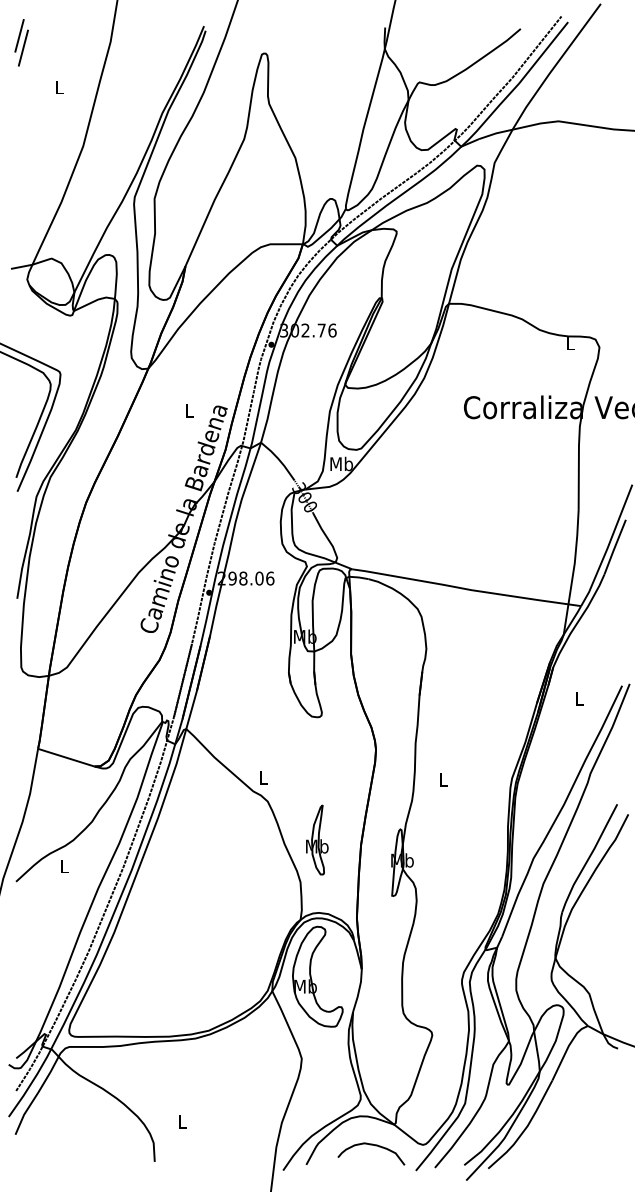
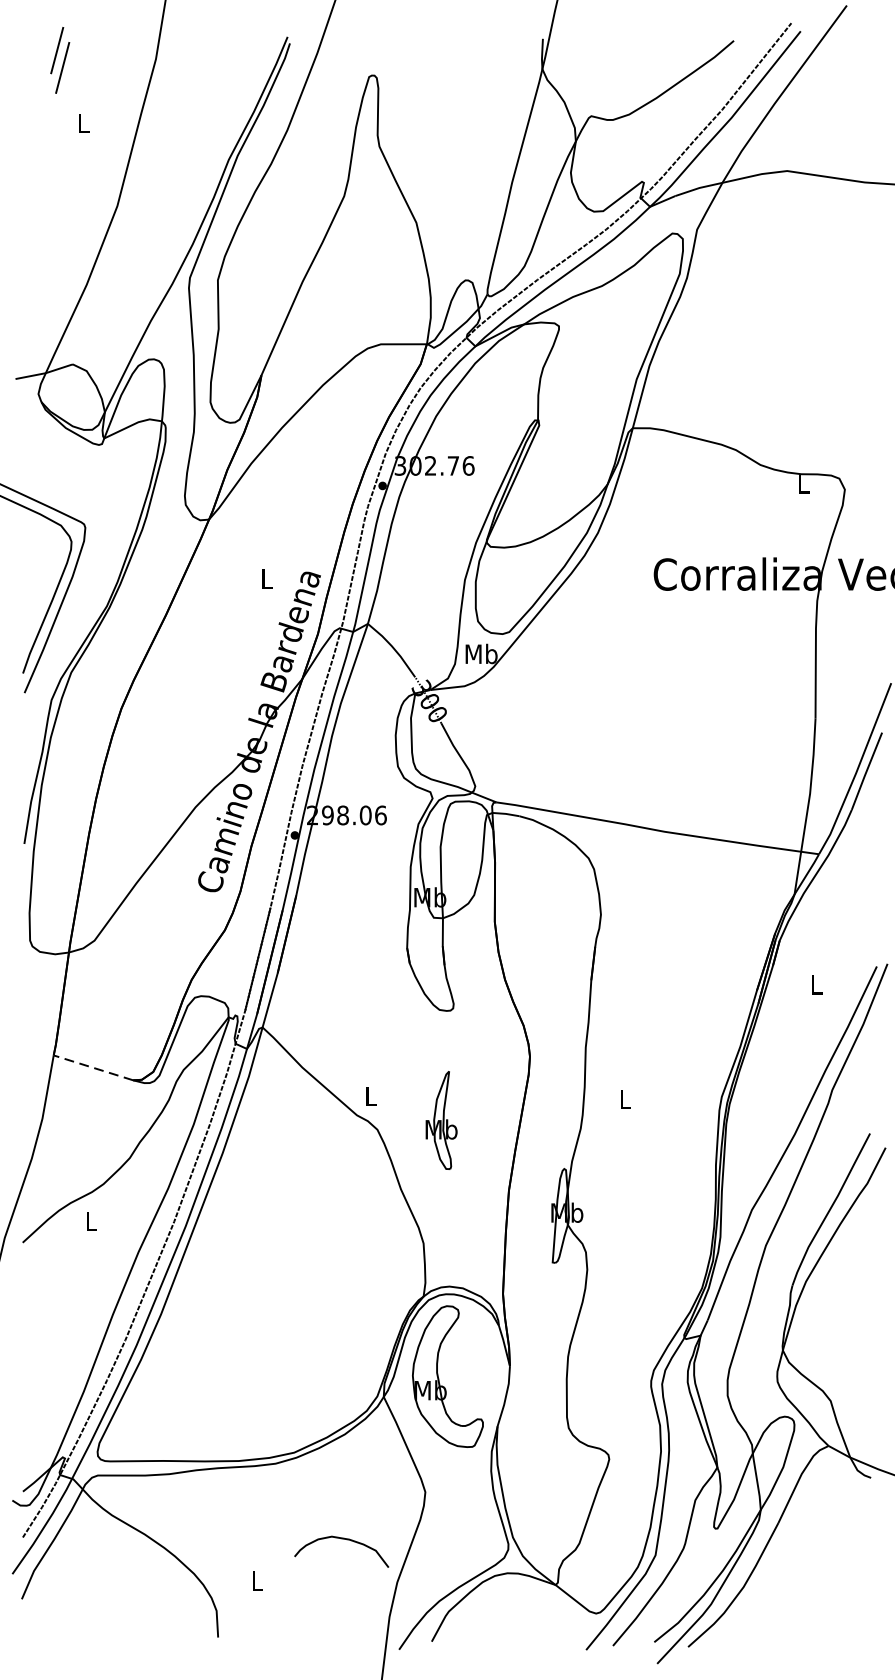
part: (21, 42) -> (59, 59), moved
line: (66, 757) -> (93, 1067), solid -> dashed
part: (317, 839) -> (441, 1119), moved
curve: (371, 1145) -> (341, 1539), moved

